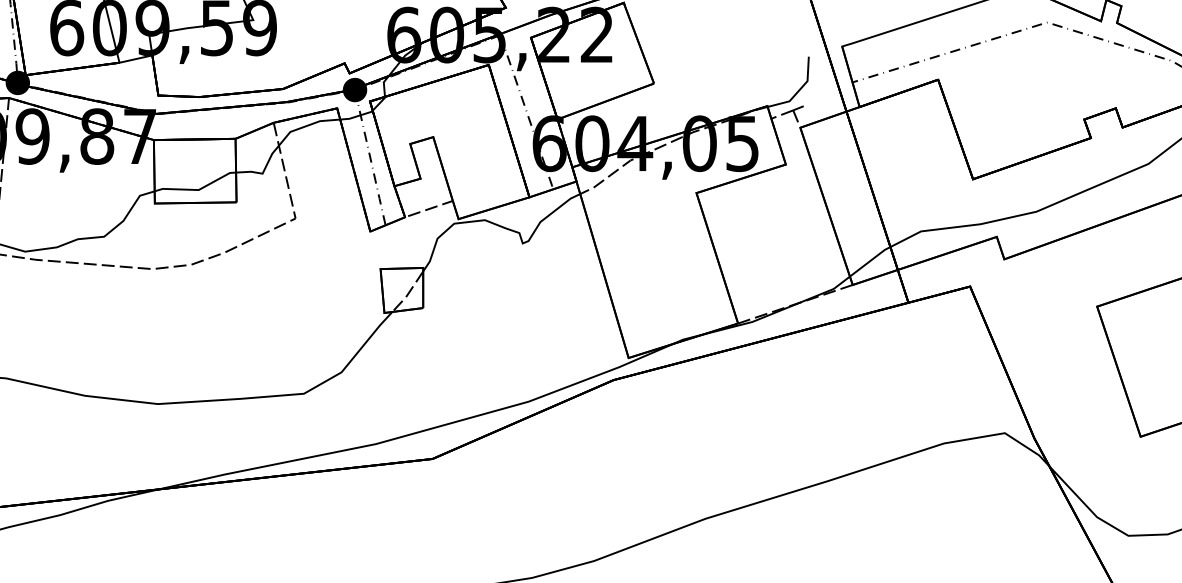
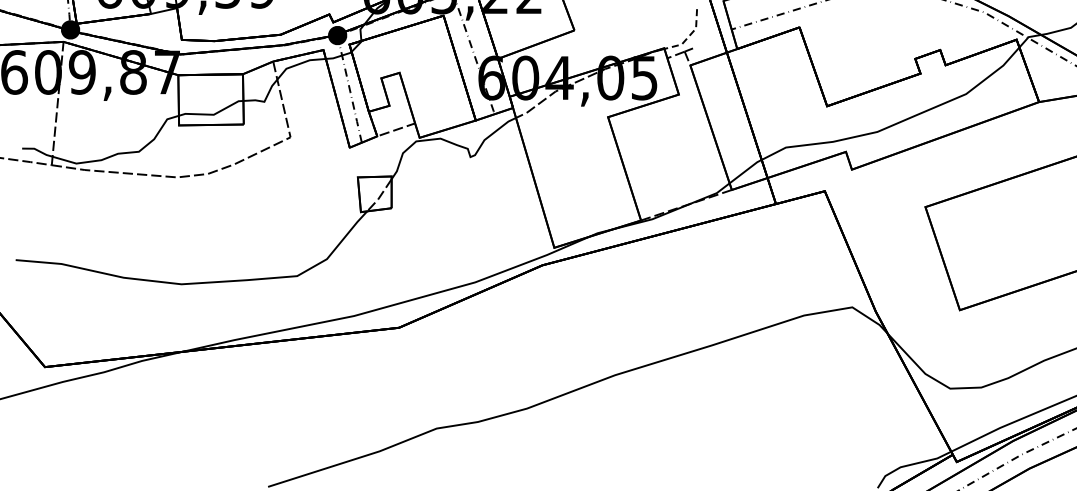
line: (799, 89) -> (689, 35), solid -> dashed

